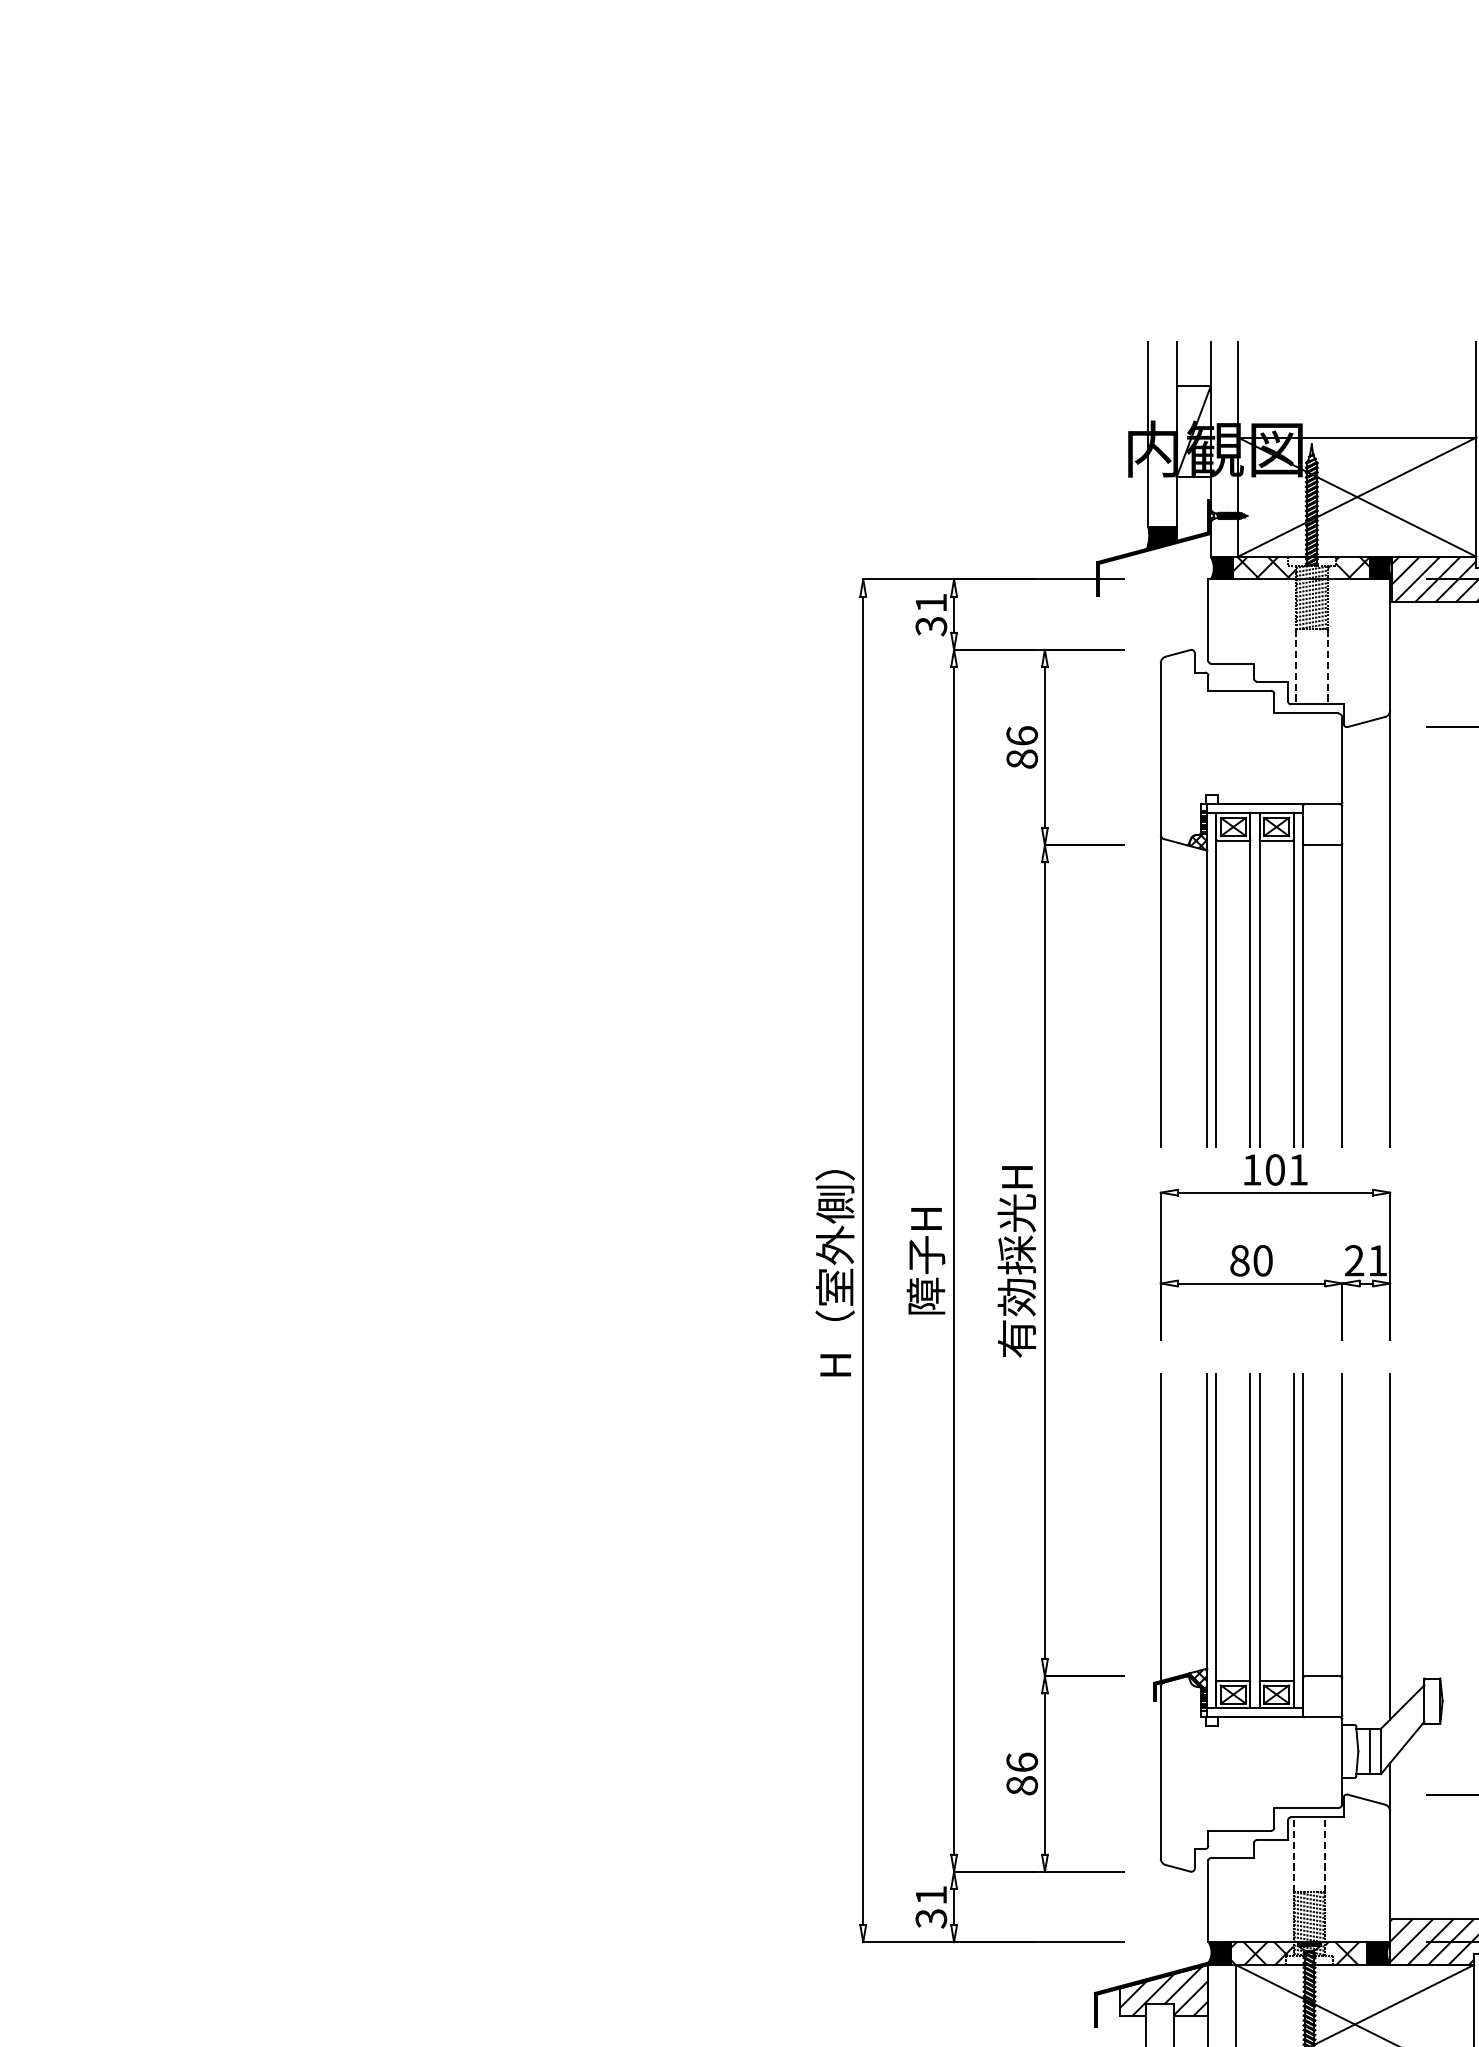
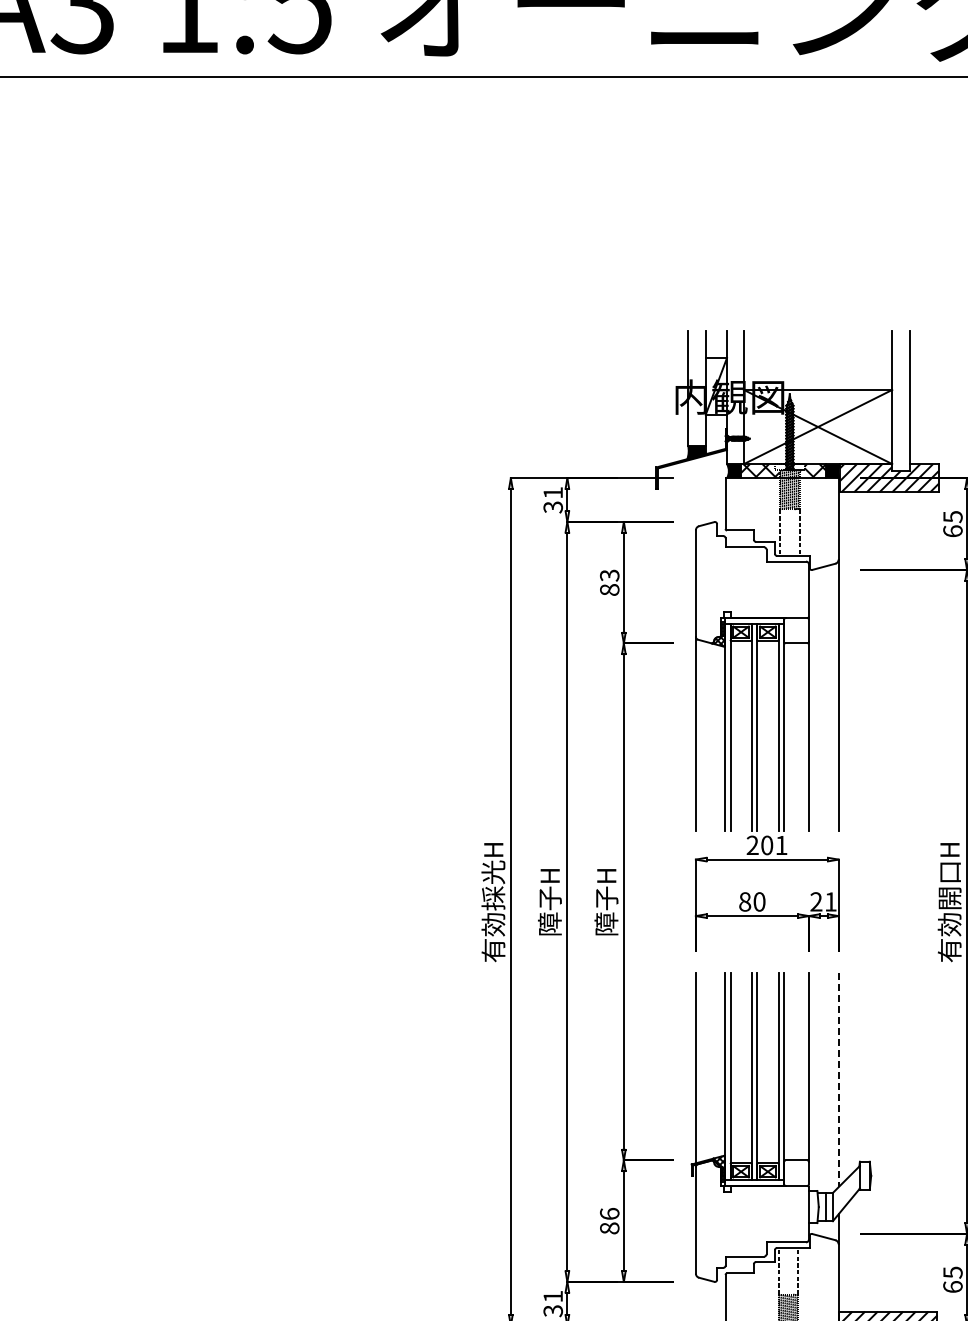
text: (1021, 735) -> (609, 575), 86 -> 83
text: (1251, 1168) -> (752, 844), 101 -> 201
text: (1017, 1261) -> (606, 902), 有効採光H -> 障子H
text: (835, 1271) -> (493, 908), H（室外側） -> 有効採光H
line: (1390, 1547) -> (838, 1080), solid -> dashed

